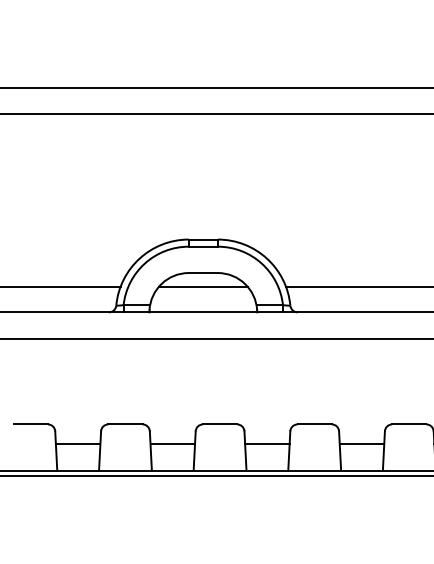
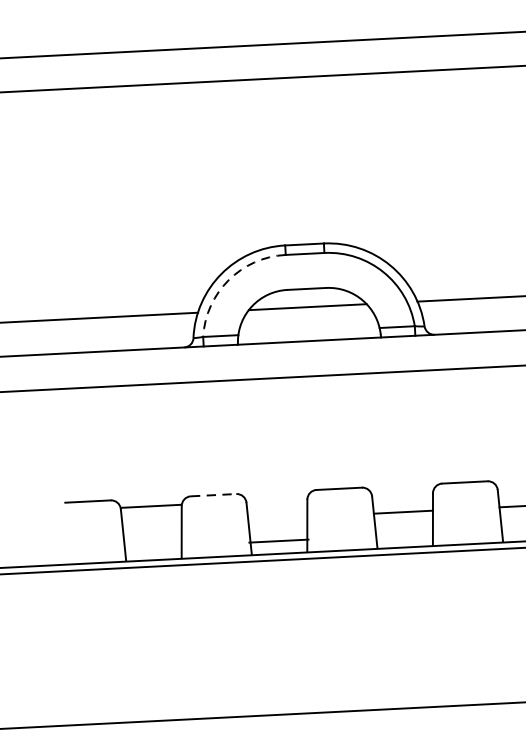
arc: (145, 263) -> (229, 280), solid -> dashed
line: (125, 424) -> (213, 495), solid -> dashed
line: (77, 444) -> (150, 506), moved
line: (172, 444) -> (278, 541), moved

